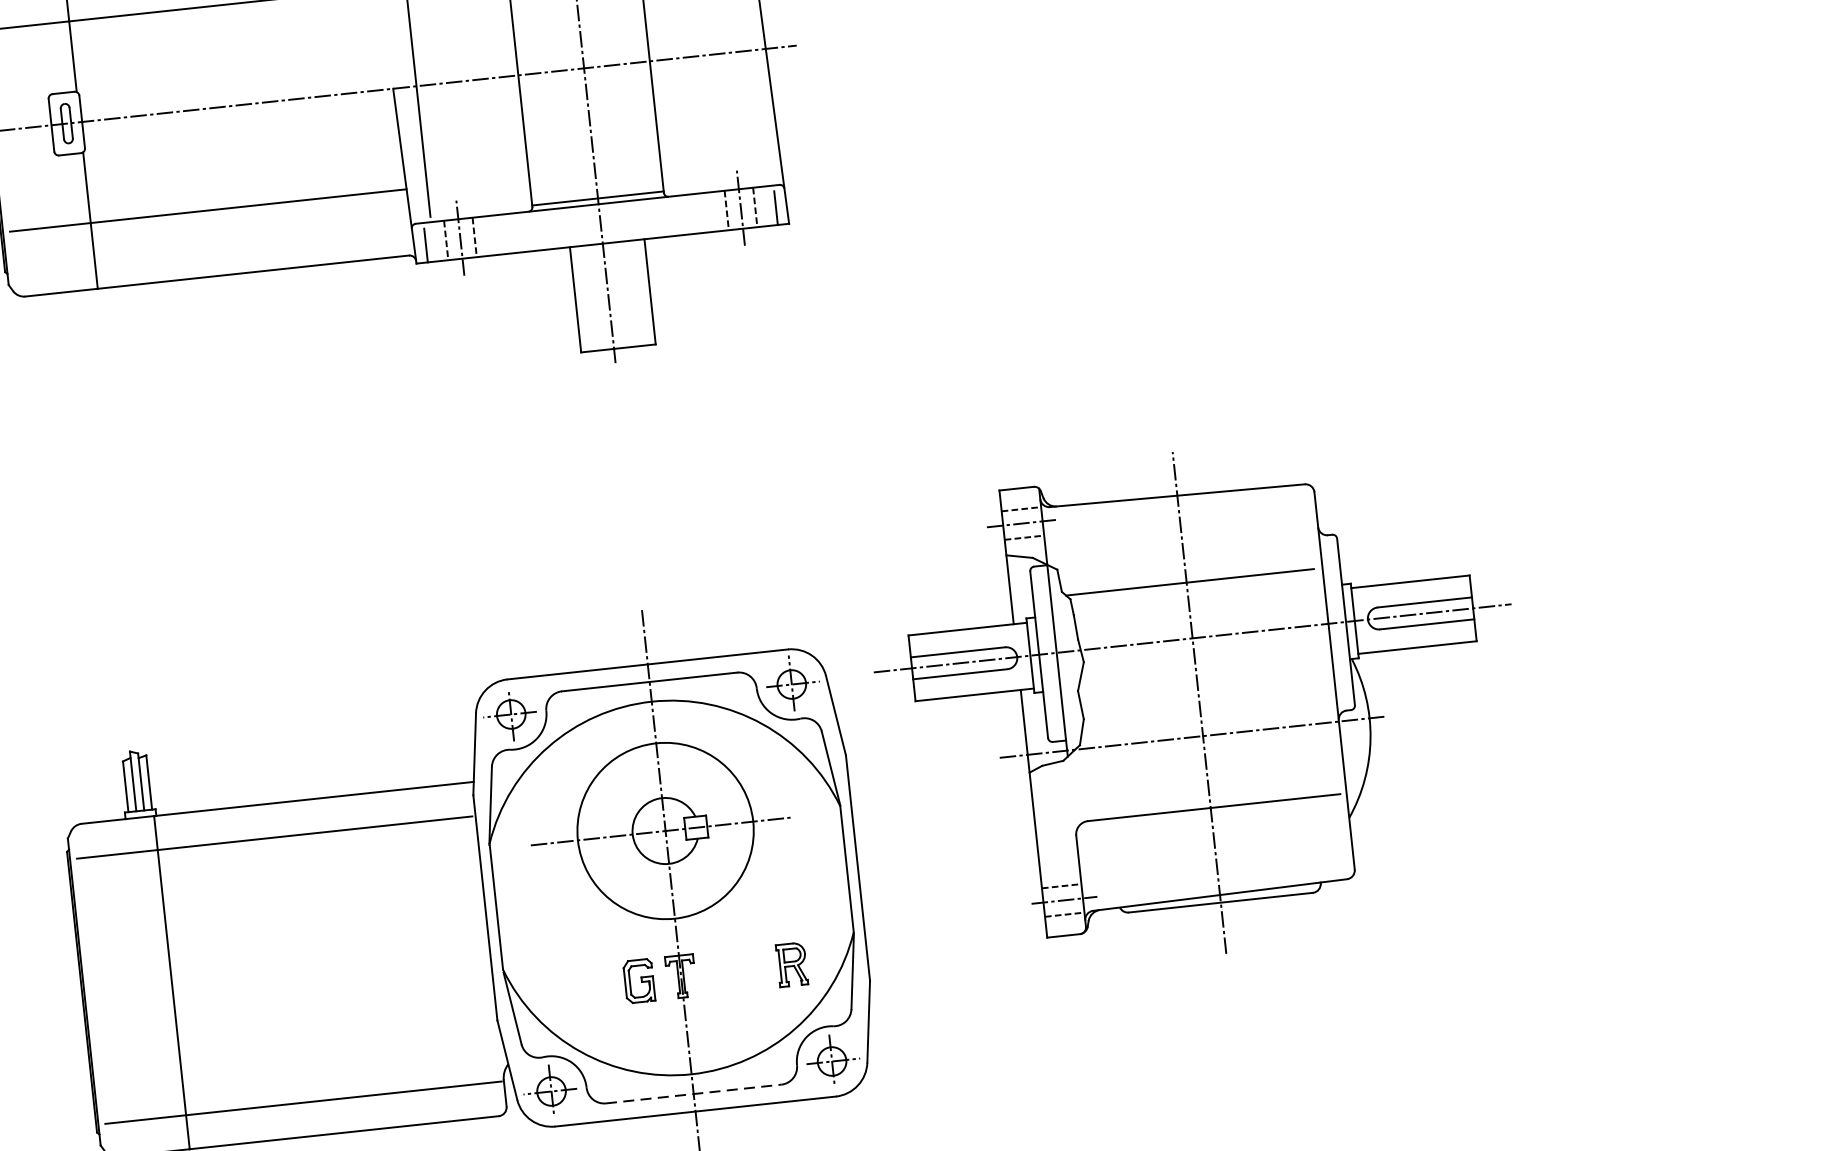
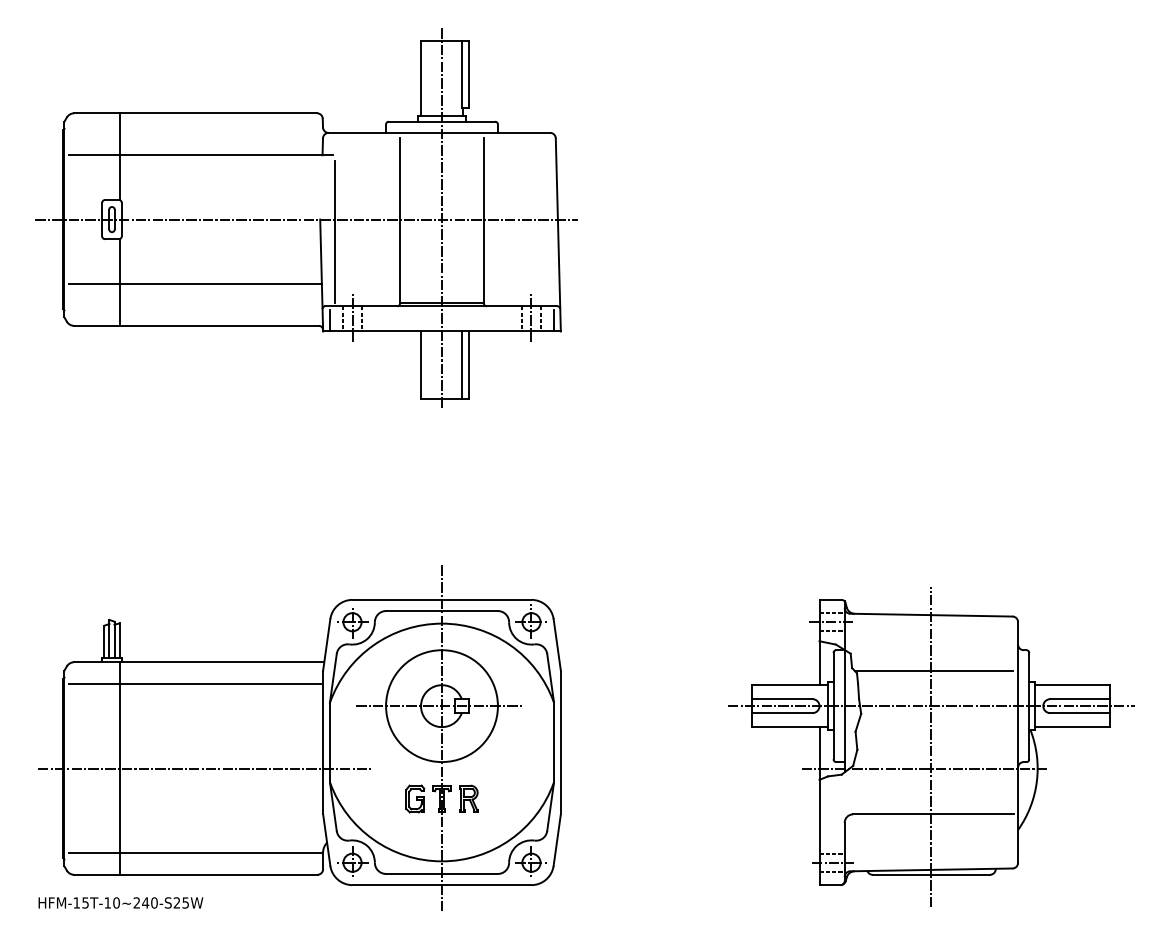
line: (638, 292) -> (461, 364), added
part: (1199, 701) -> (931, 746), moved
part: (791, 963) -> (468, 798), moved
line: (303, 968) -> (204, 768), added
line: (694, 1093) -> (442, 873), dashed -> solid

